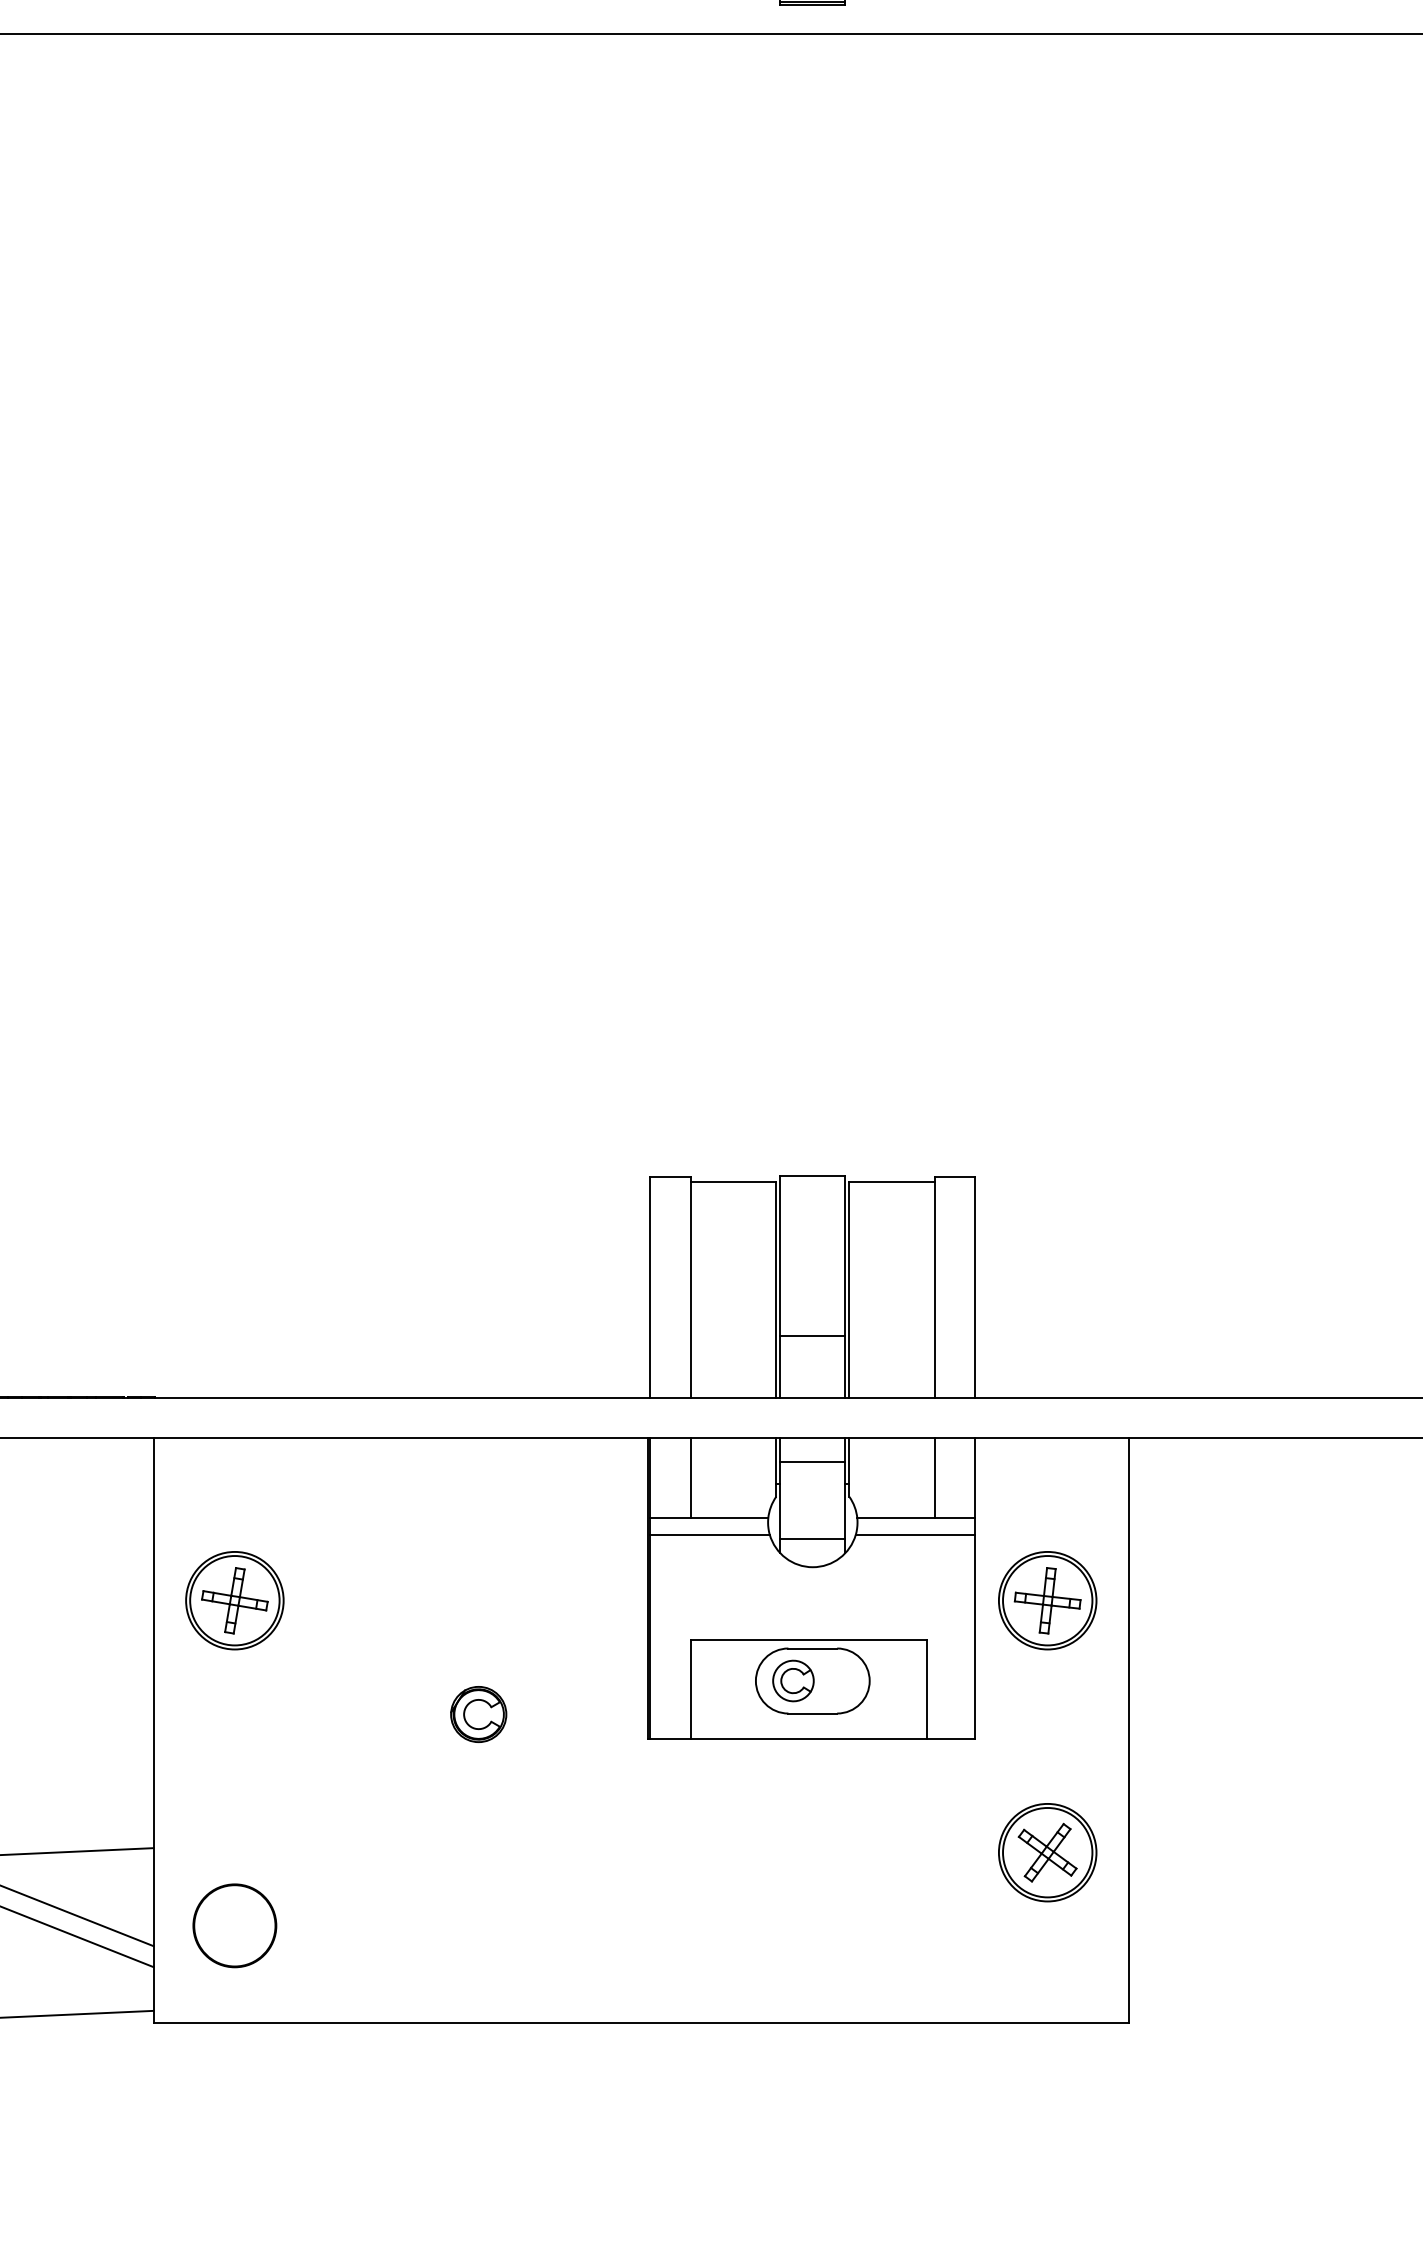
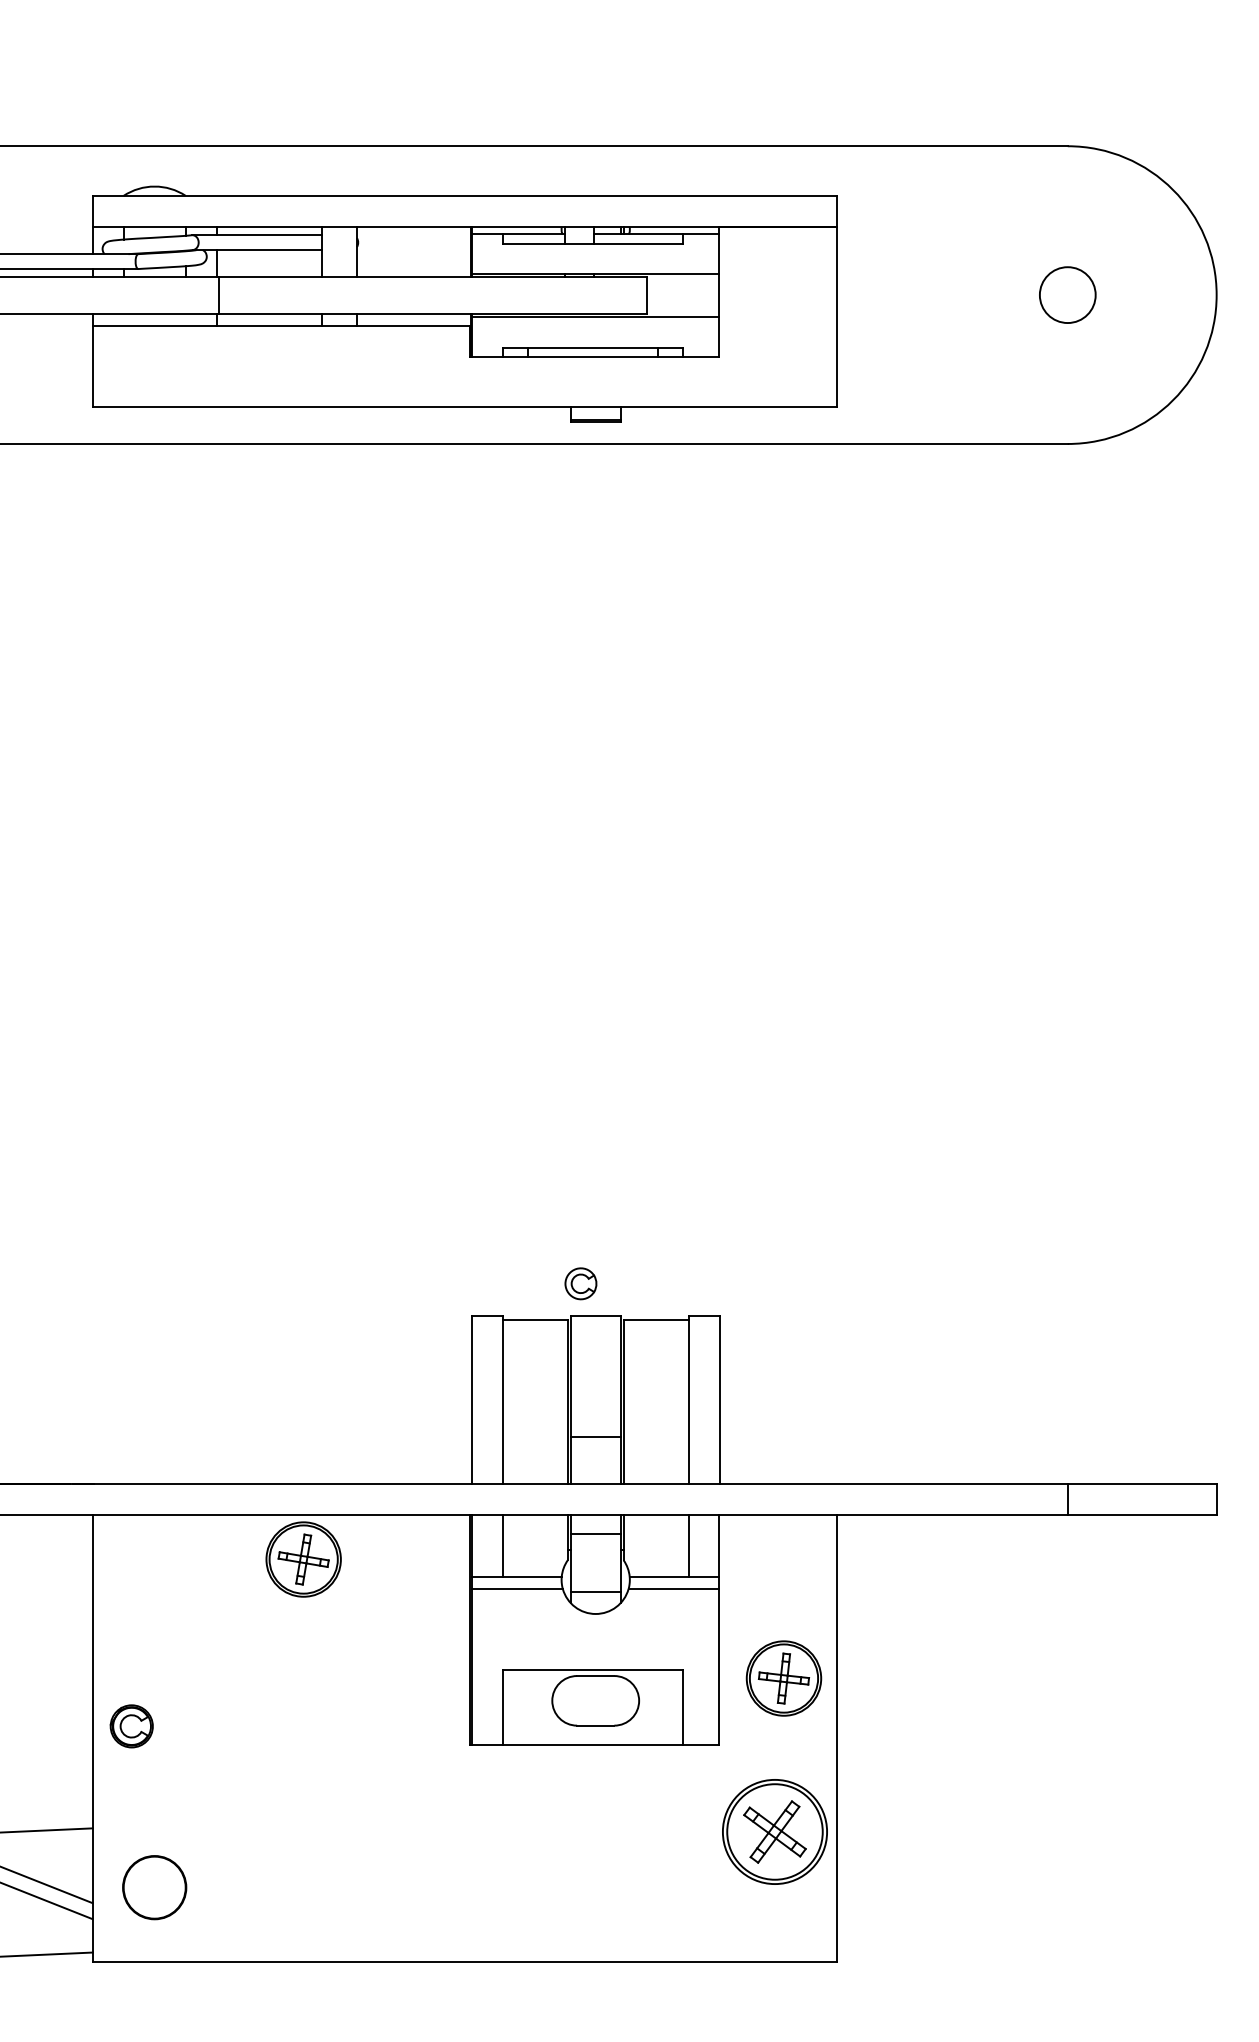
part: (234, 1600) -> (303, 1559), moved
part: (1047, 1600) -> (783, 1678), moved
part: (792, 1680) -> (580, 1283), moved
part: (478, 1714) -> (131, 1726), moved
part: (1047, 1852) -> (774, 1831), size x1.4

